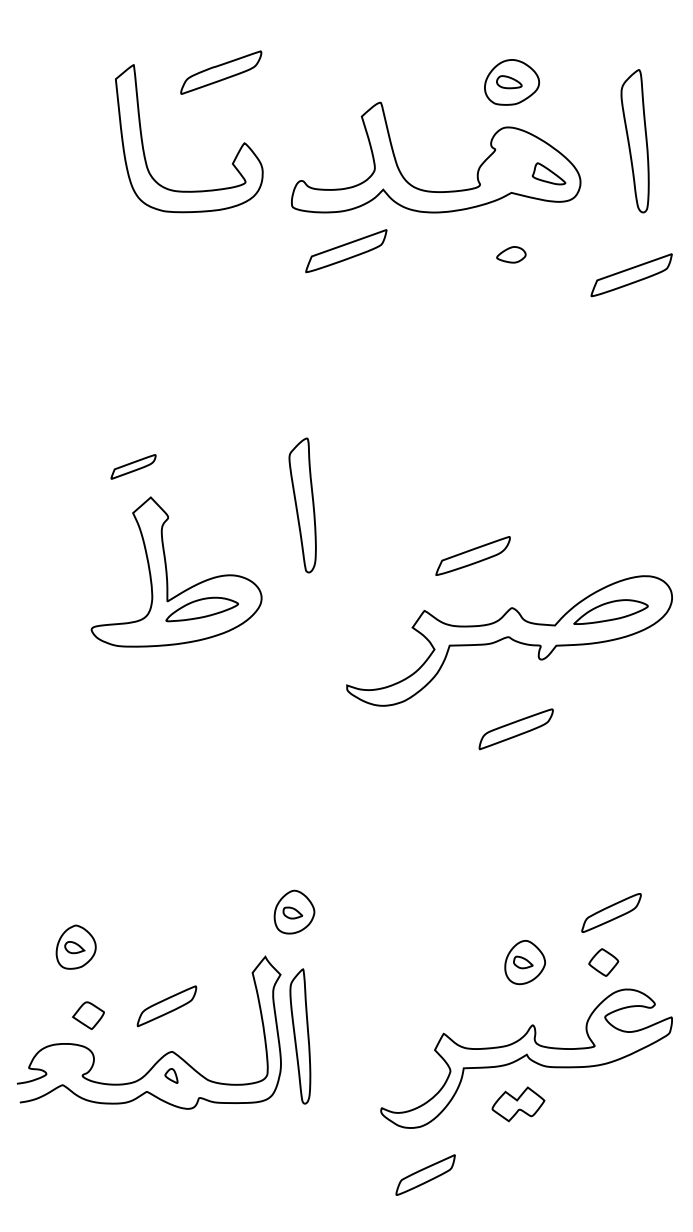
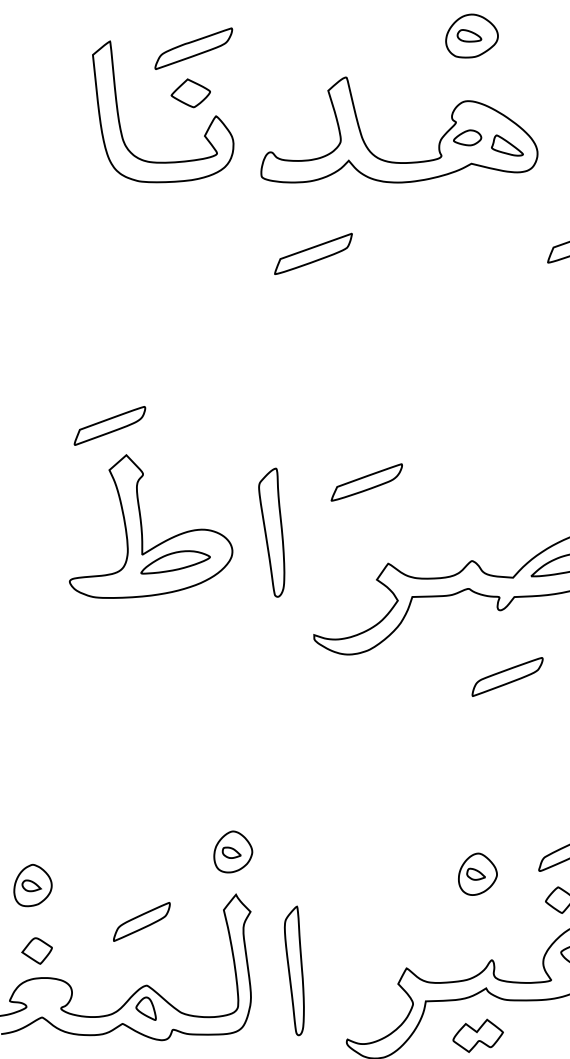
part: (512, 82) -> (472, 36), moved
part: (218, 118) -> (191, 92), added
part: (346, 251) -> (313, 254), moved
part: (511, 254) -> (467, 137), moved
part: (133, 466) -> (109, 425), size x1.67
part: (302, 505) -> (271, 532), moved
part: (472, 555) -> (366, 482), moved
part: (515, 729) -> (506, 677), moved
part: (294, 911) -> (233, 851), moved
part: (75, 946) -> (32, 884), moved
part: (524, 962) -> (477, 874), moved
part: (166, 1006) -> (141, 922), moved
part: (87, 1015) -> (36, 950), moved
part: (300, 1036) -> (294, 970), moved
part: (171, 1075) -> (146, 1008), size x1.67

